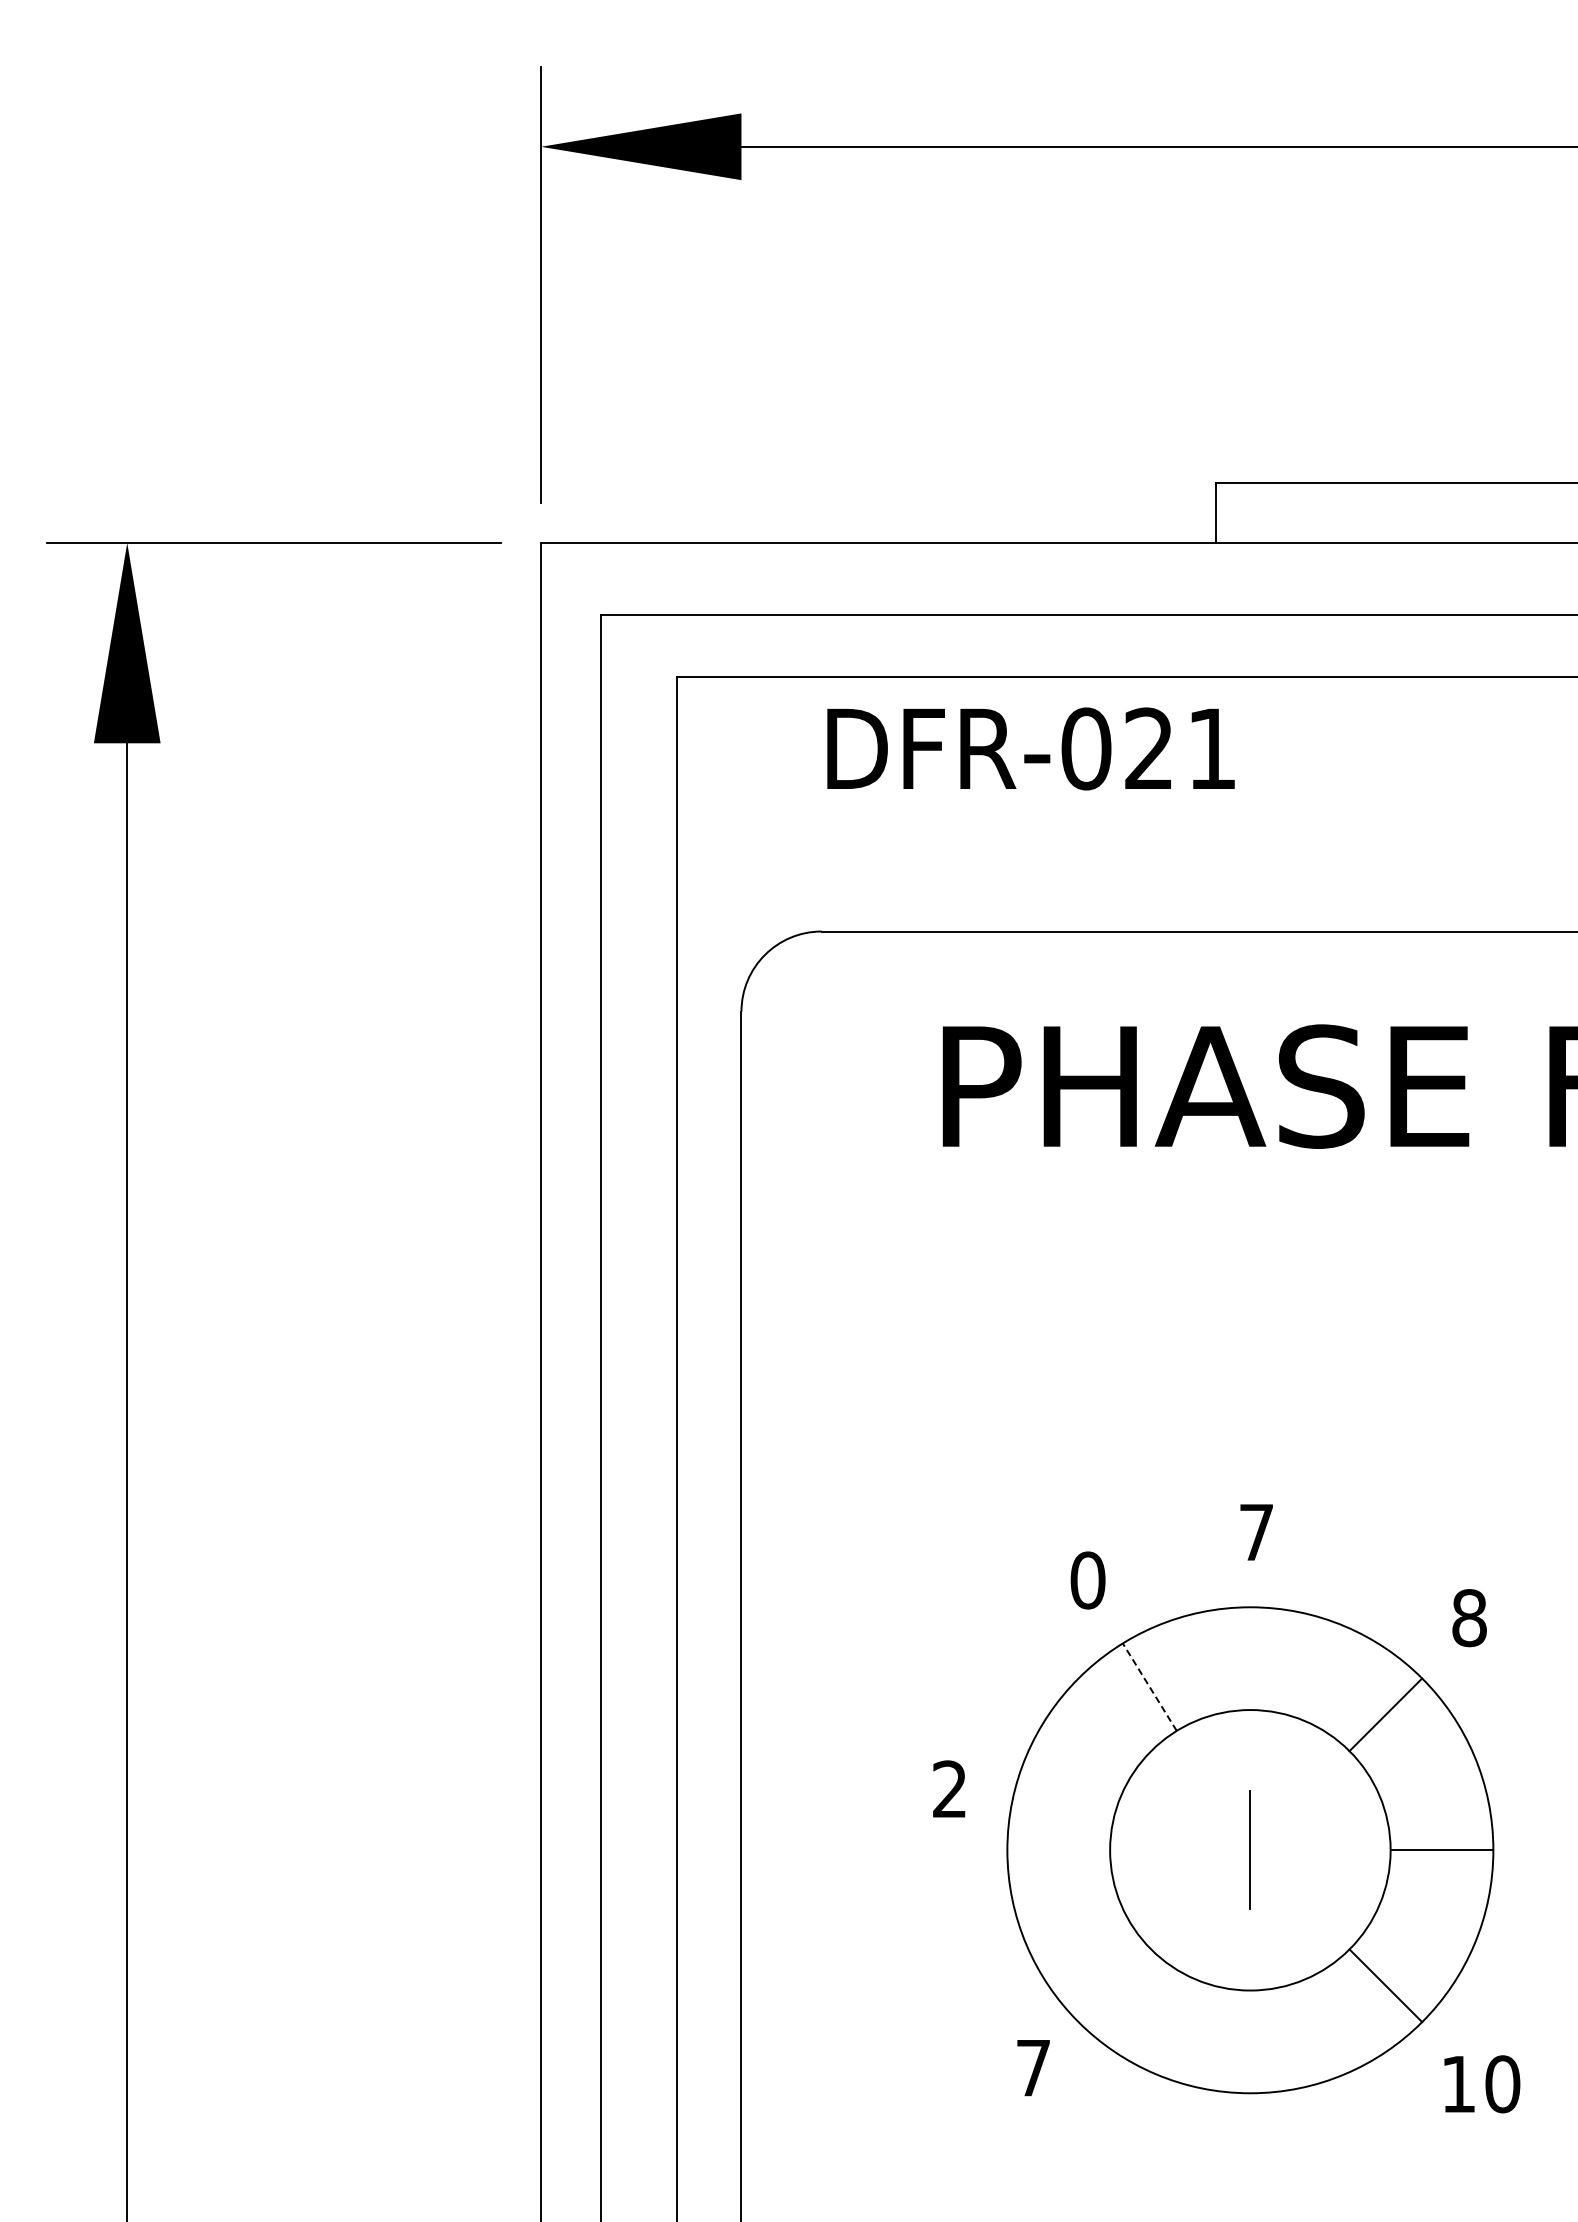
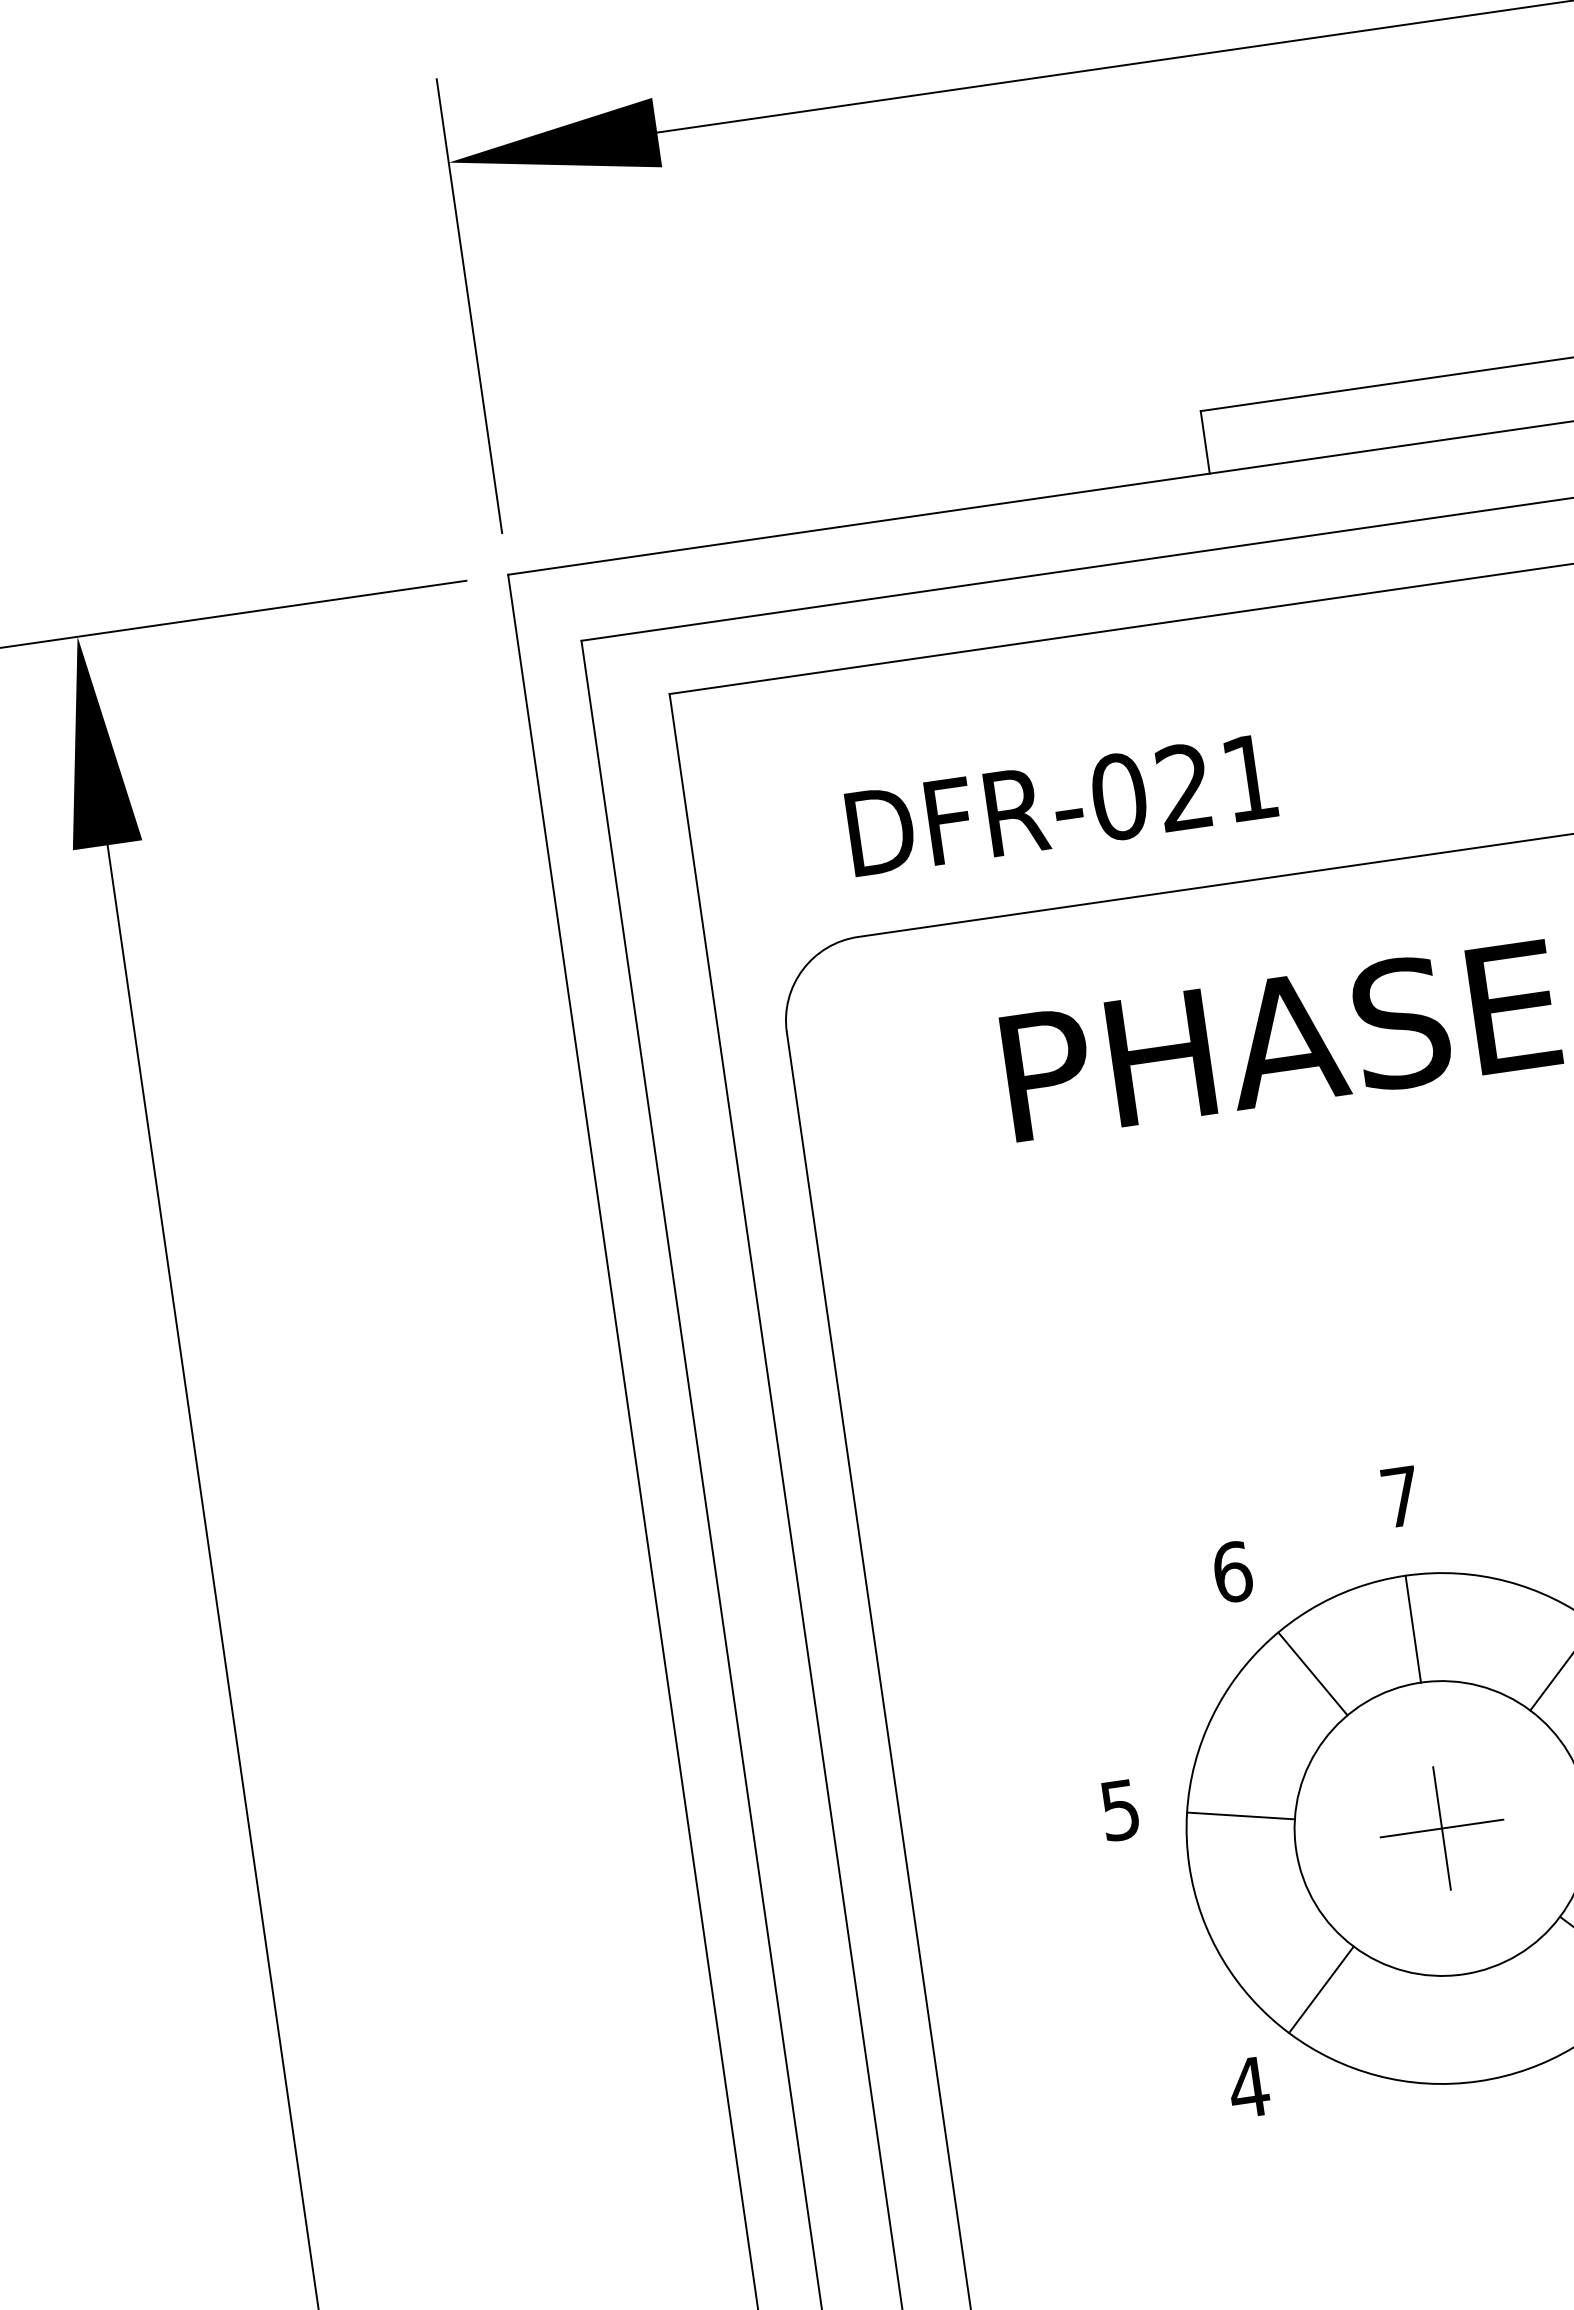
text: (1030, 748) -> (1060, 804), moved
text: (1087, 1580) -> (1232, 1572), 0 -> 6
line: (1250, 1658) -> (1413, 1628), added
line: (1149, 1686) -> (1312, 1673), dashed -> solid
text: (949, 1789) -> (1119, 1810), 2 -> 5
line: (1062, 1810) -> (1240, 1815), added
line: (1250, 1850) -> (1442, 1828), added
line: (1114, 1985) -> (1320, 1989), added
text: (1033, 2068) -> (1249, 2088), 7 -> 4

